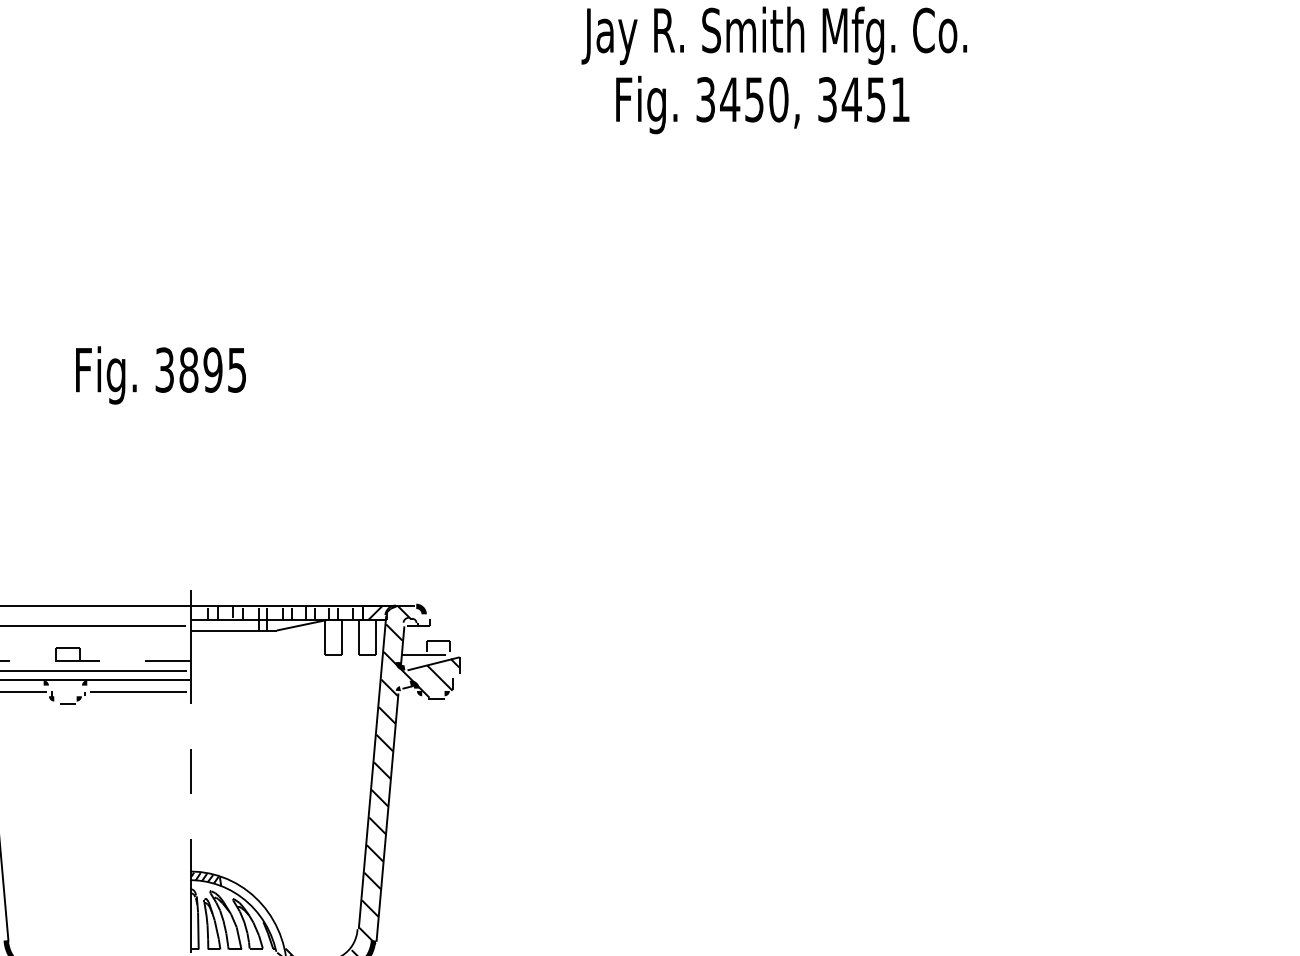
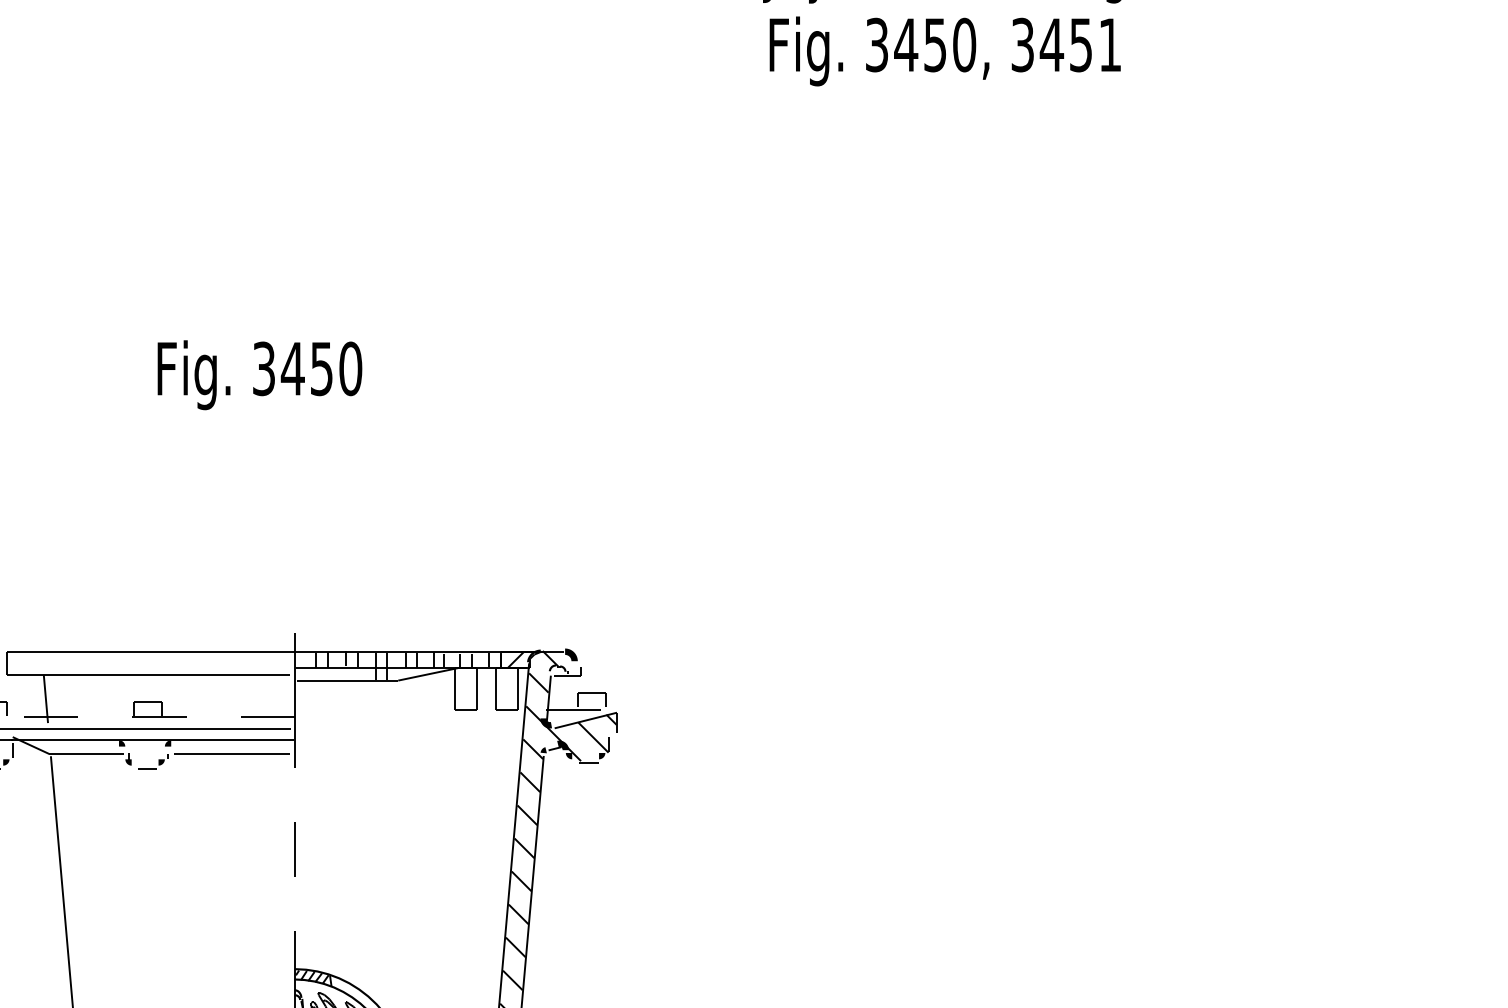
text: (762, 104) -> (944, 50), moved
text: (212, 369) -> (321, 368), 3895 -> 3450

